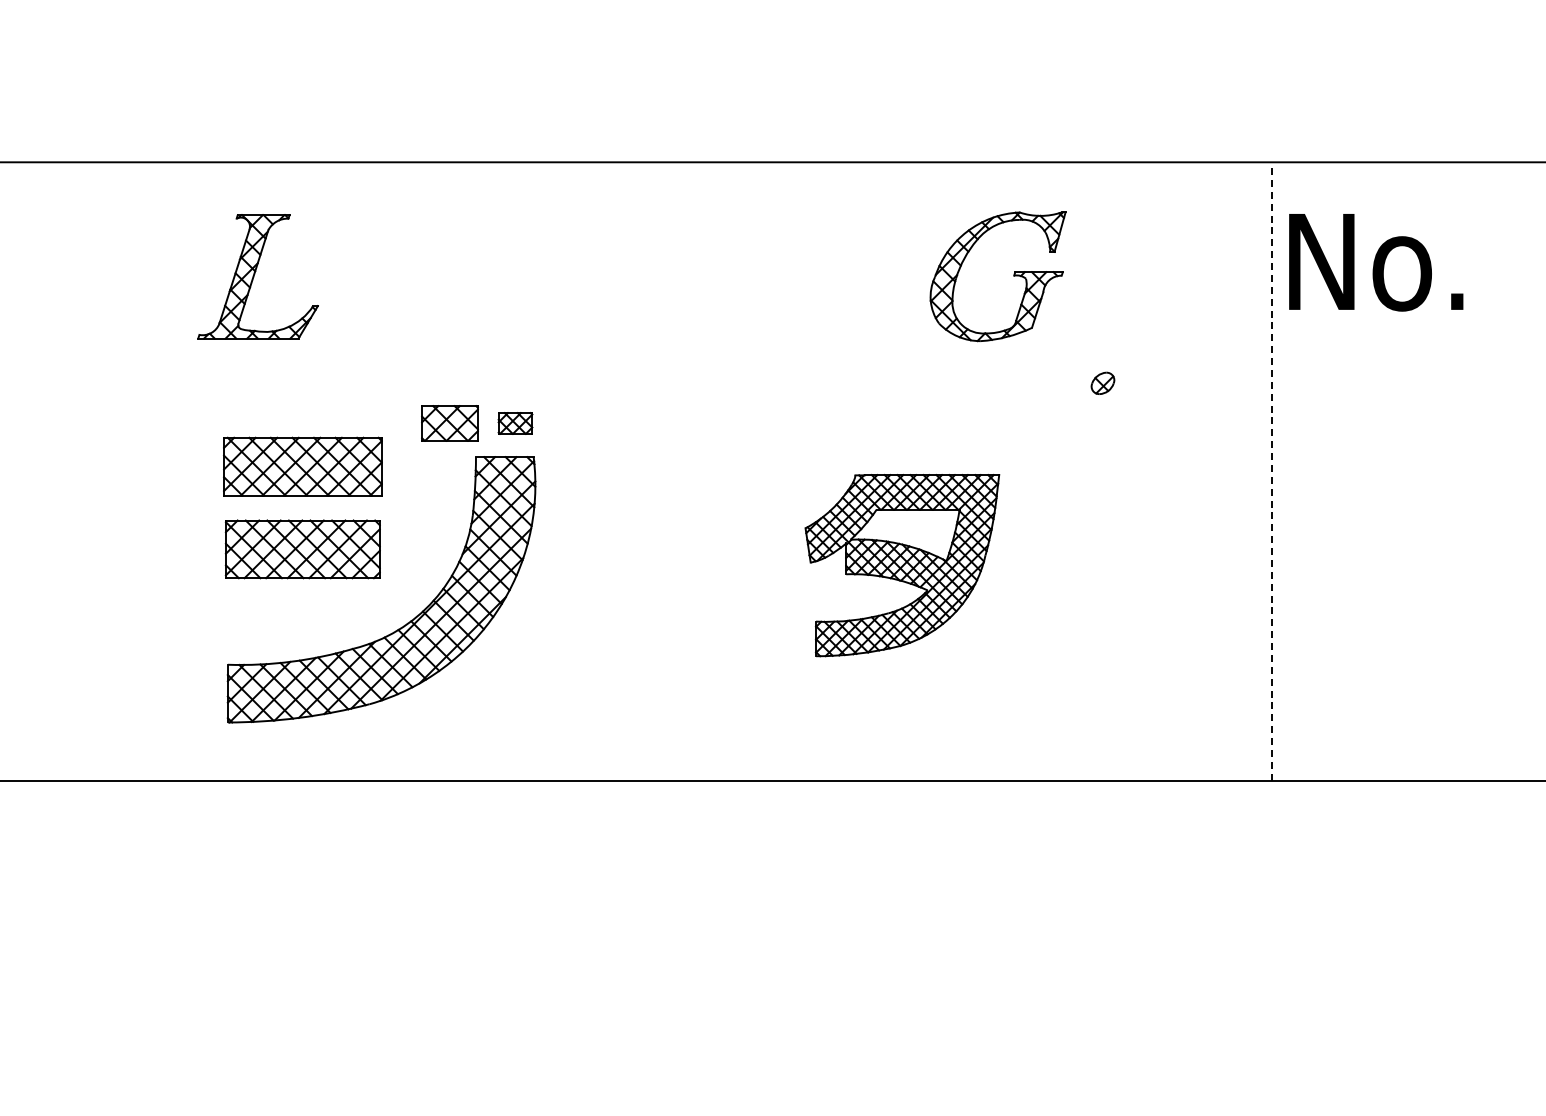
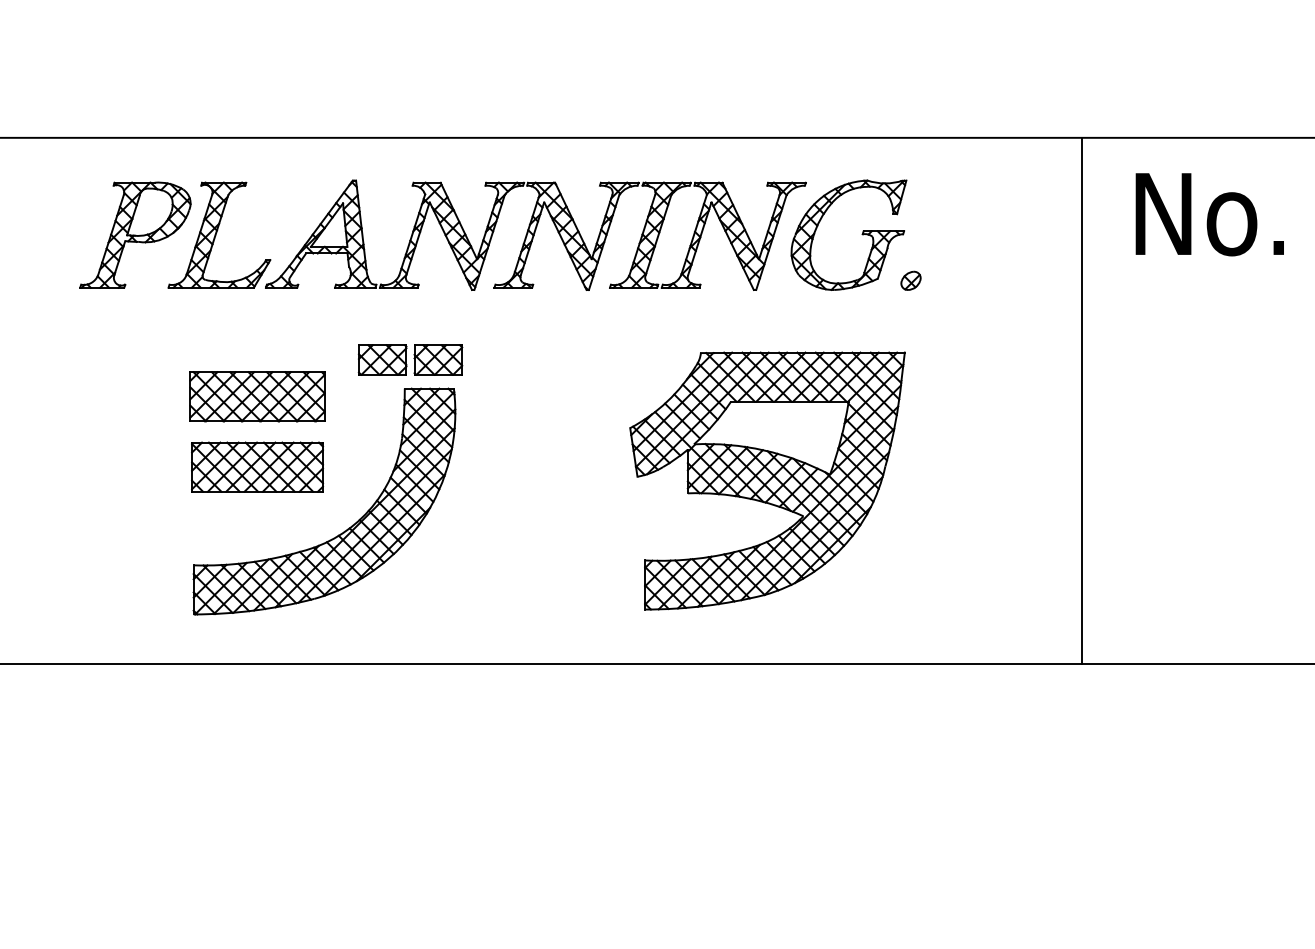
text: (1376, 262) -> (1210, 214), moved
part: (159, 276) -> (135, 234), added
part: (629, 276) -> (535, 234), added
part: (1102, 382) -> (910, 280), moved
part: (515, 423) -> (438, 360), size x1.67
line: (1271, 471) -> (1081, 400), dashed -> solid
part: (902, 565) -> (767, 480), size x1.67

